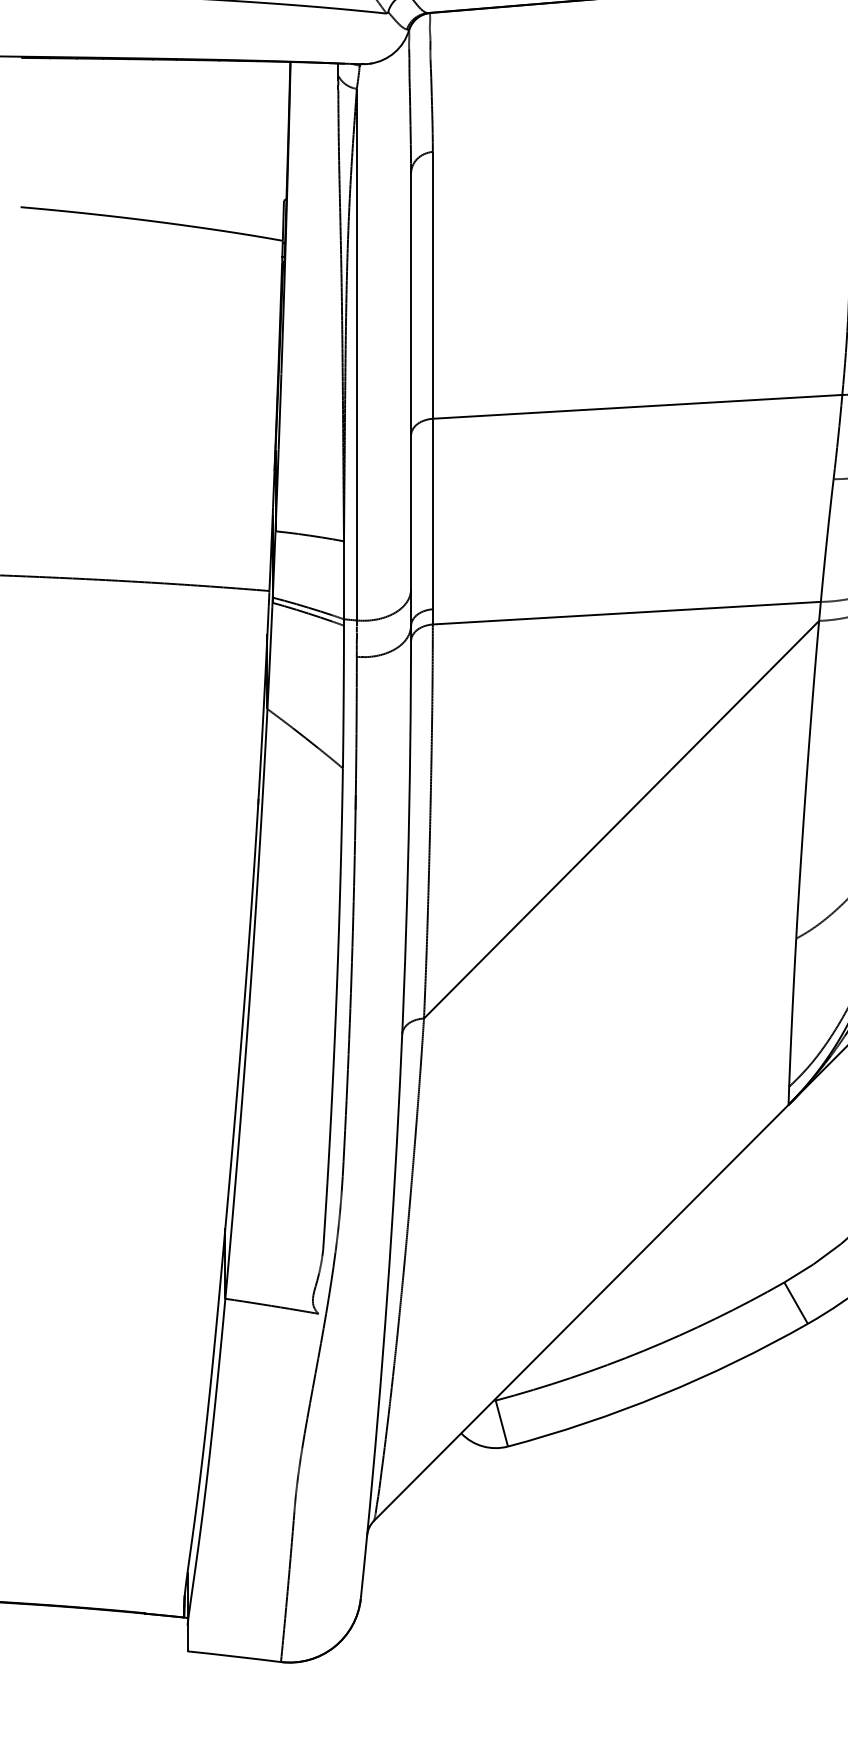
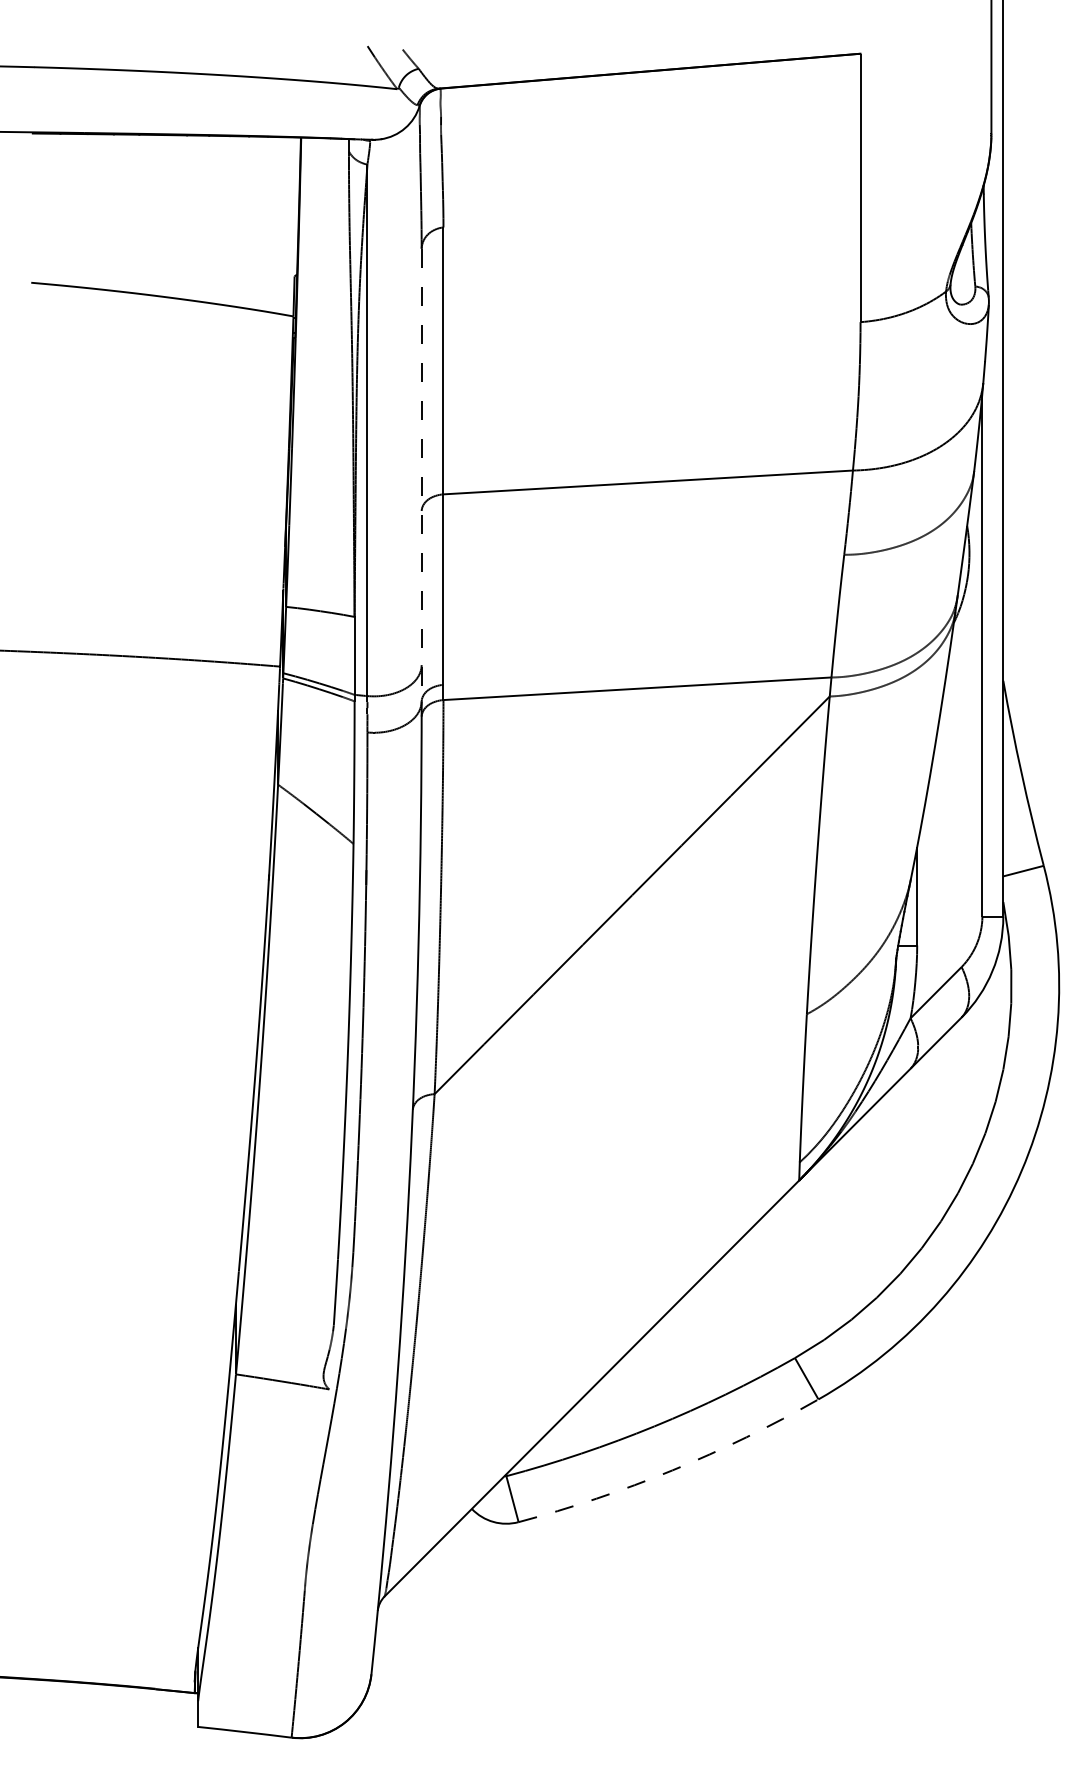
line: (410, 399) -> (421, 475), solid -> dashed
arc: (661, 1394) -> (672, 1470), solid -> dashed

